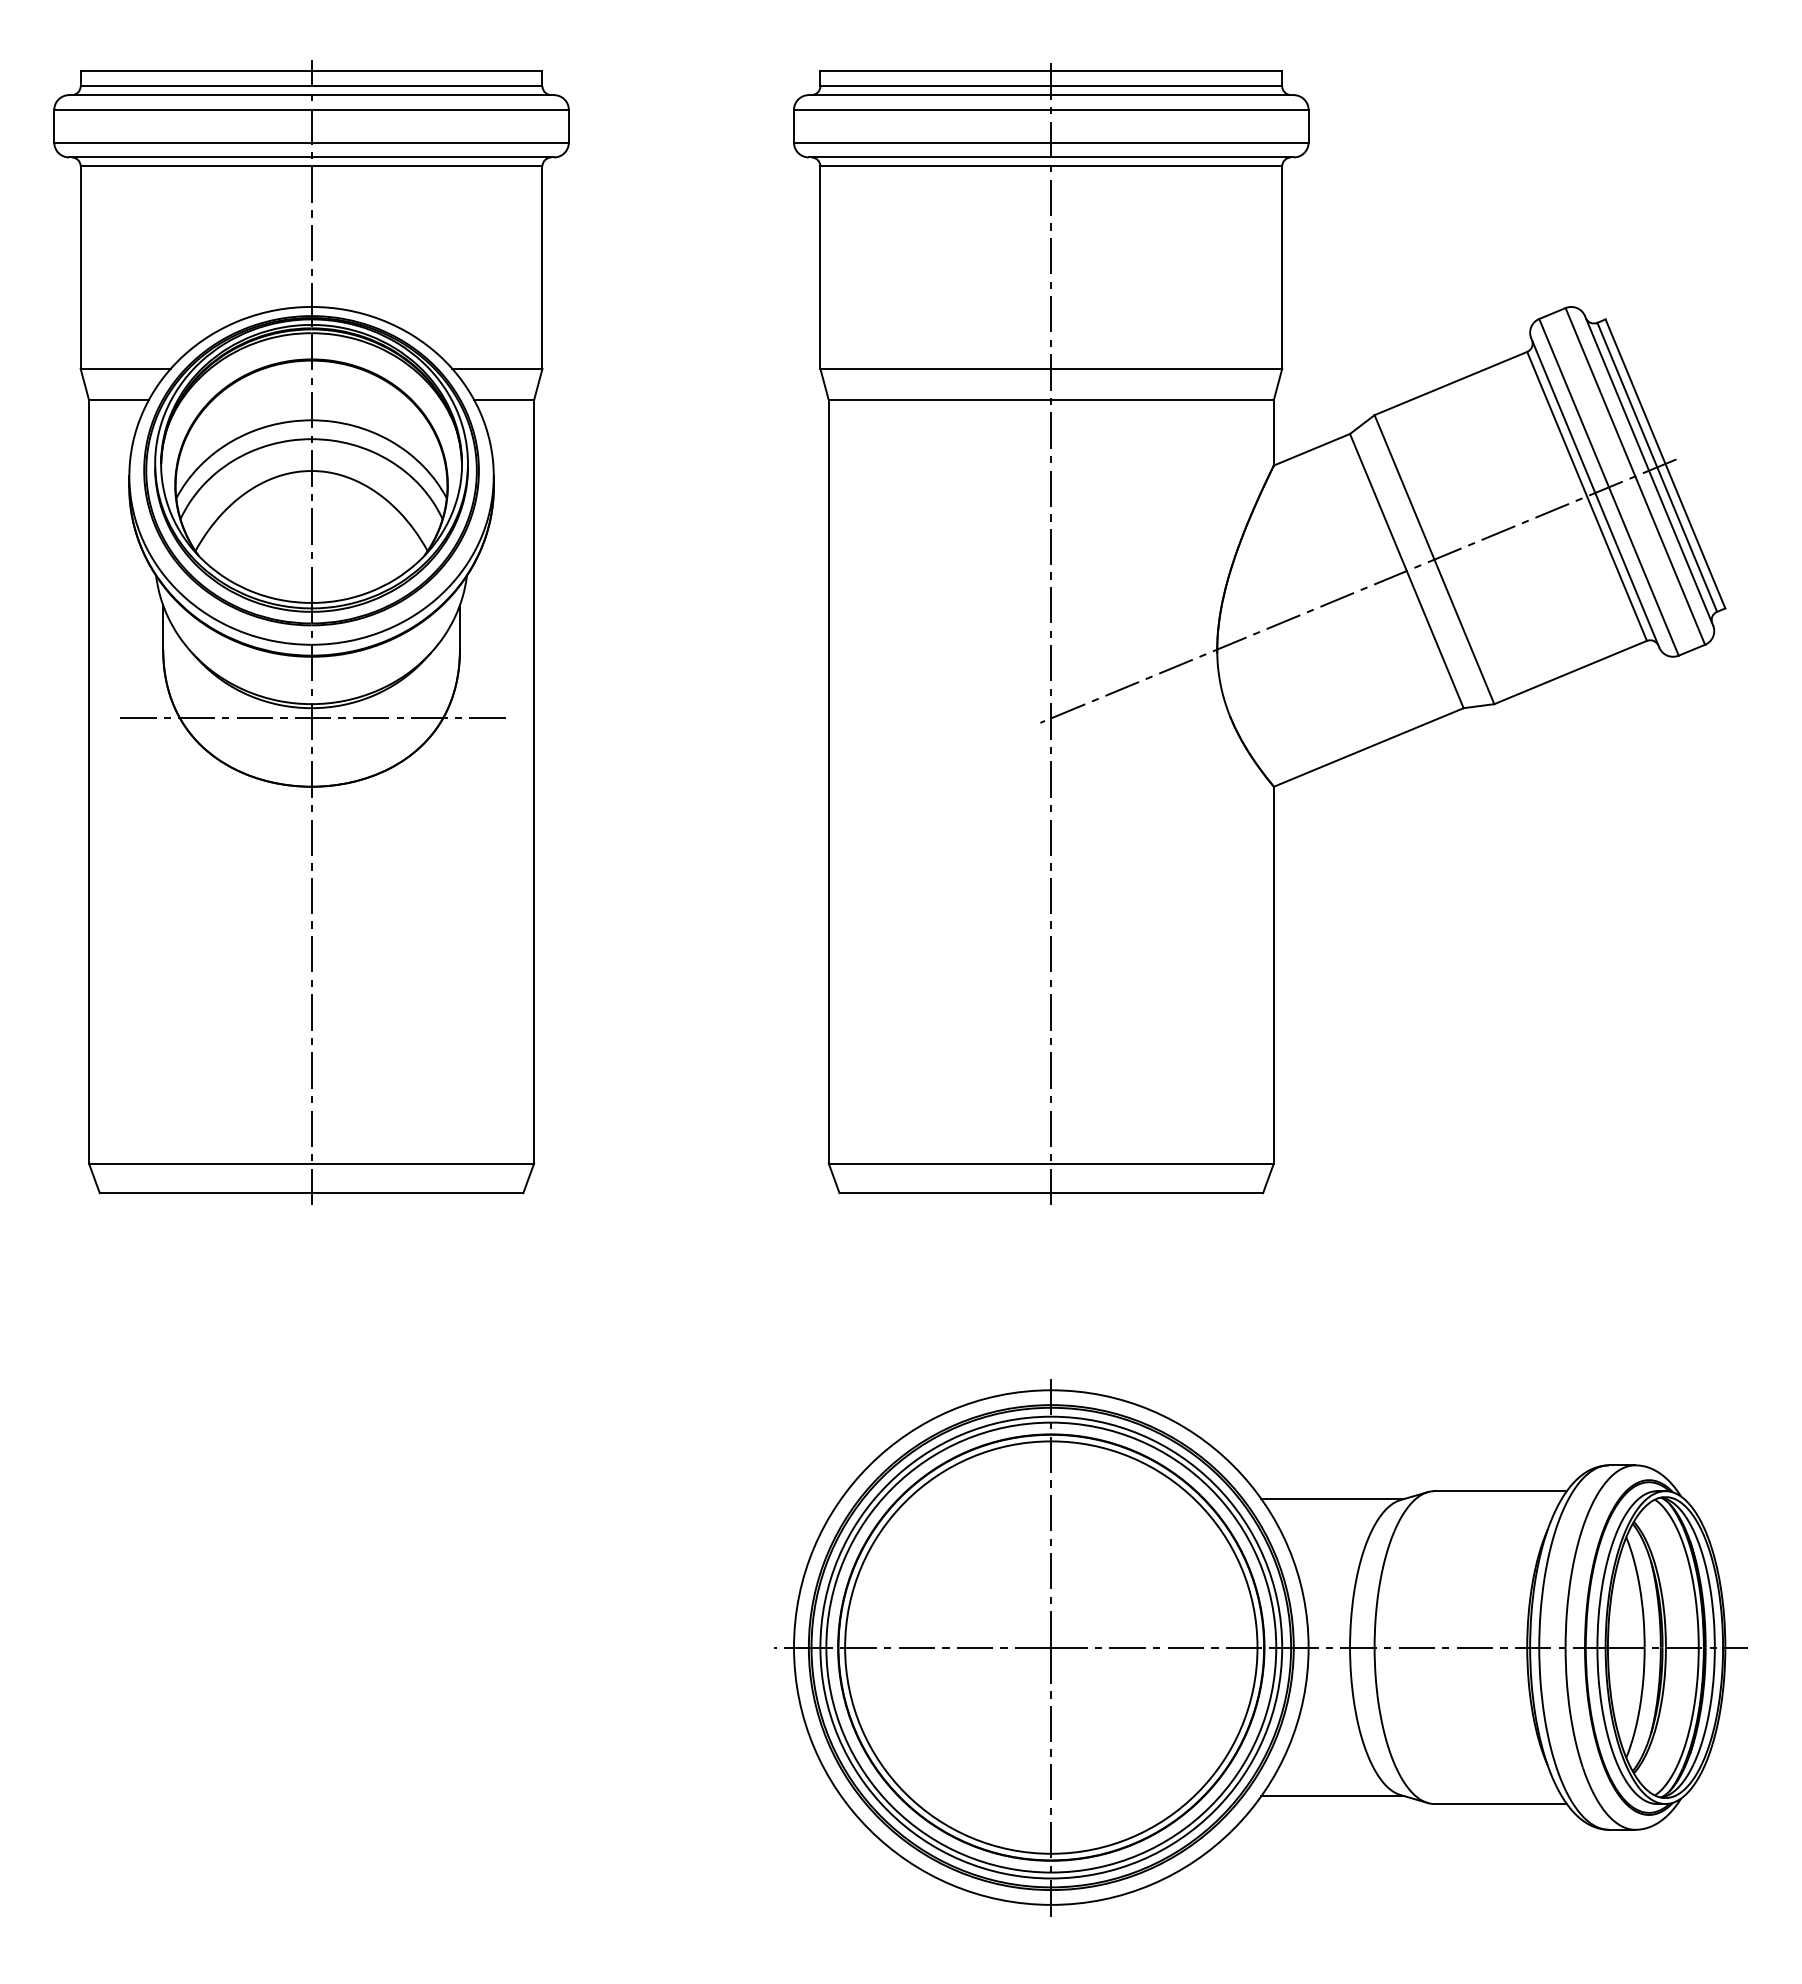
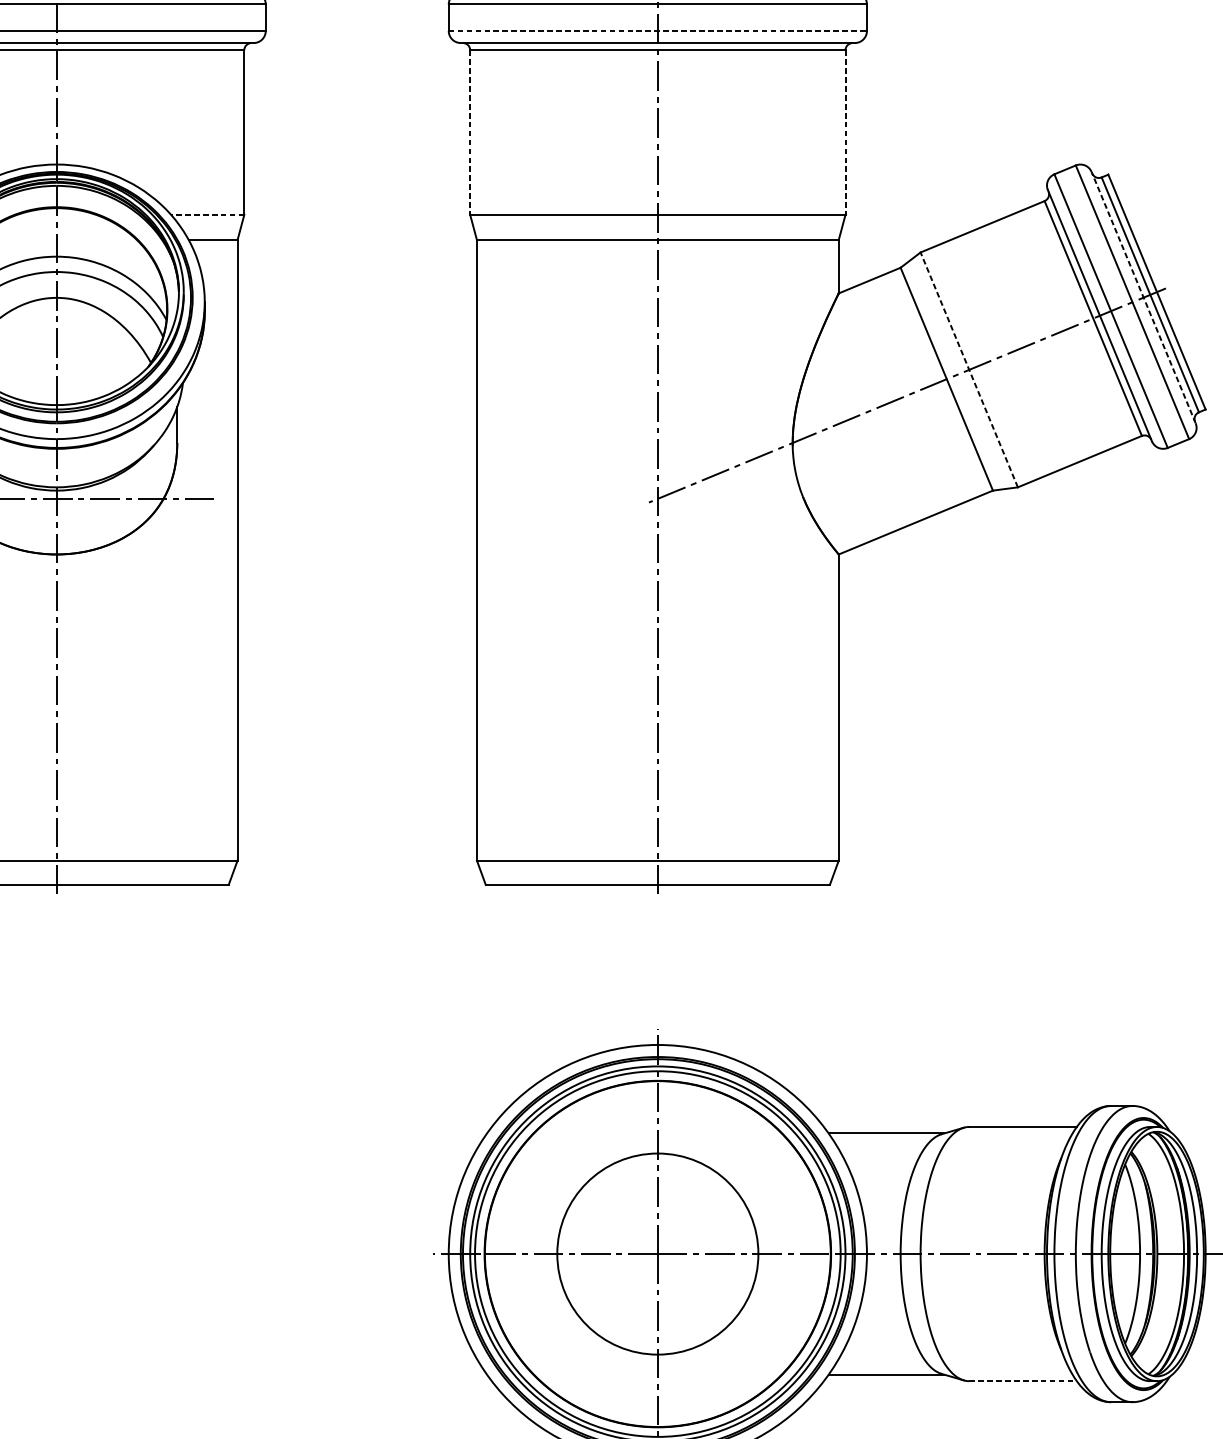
line: (1051, 142) -> (658, 30), solid -> dashed
line: (820, 268) -> (470, 133), solid -> dashed
line: (1282, 268) -> (845, 133), solid -> dashed
line: (496, 368) -> (206, 214), solid -> dashed
line: (1648, 470) -> (1143, 297), solid -> dashed
line: (1434, 559) -> (969, 369), solid -> dashed
circle: (1051, 1647) -> (658, 1254), size x0.6
line: (1501, 1804) -> (1023, 1381), solid -> dashed

